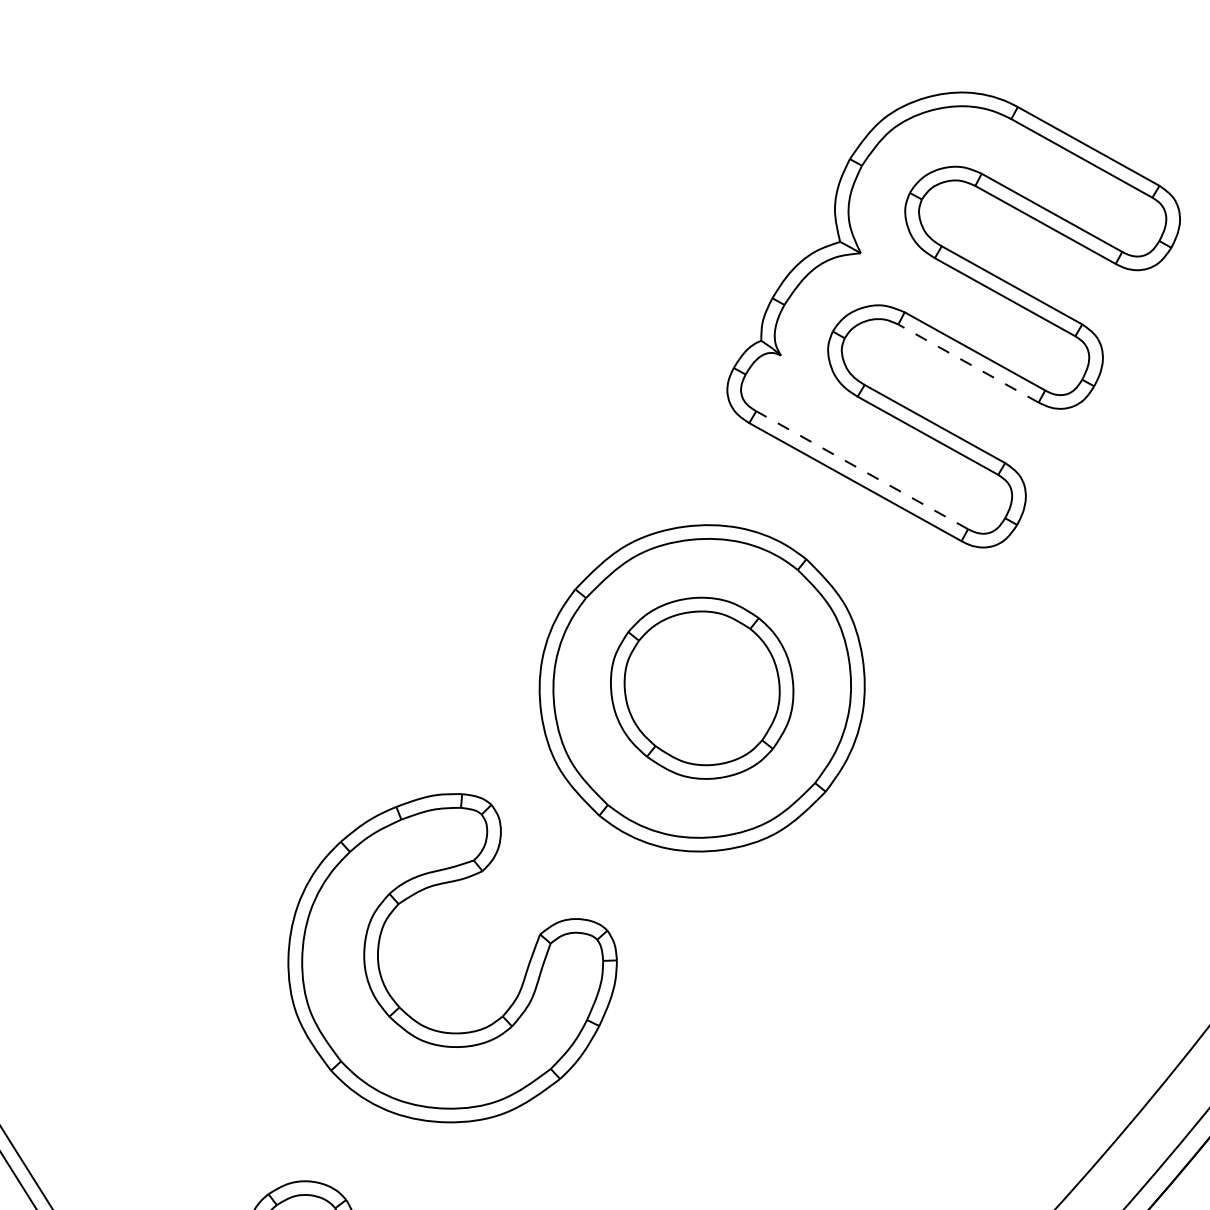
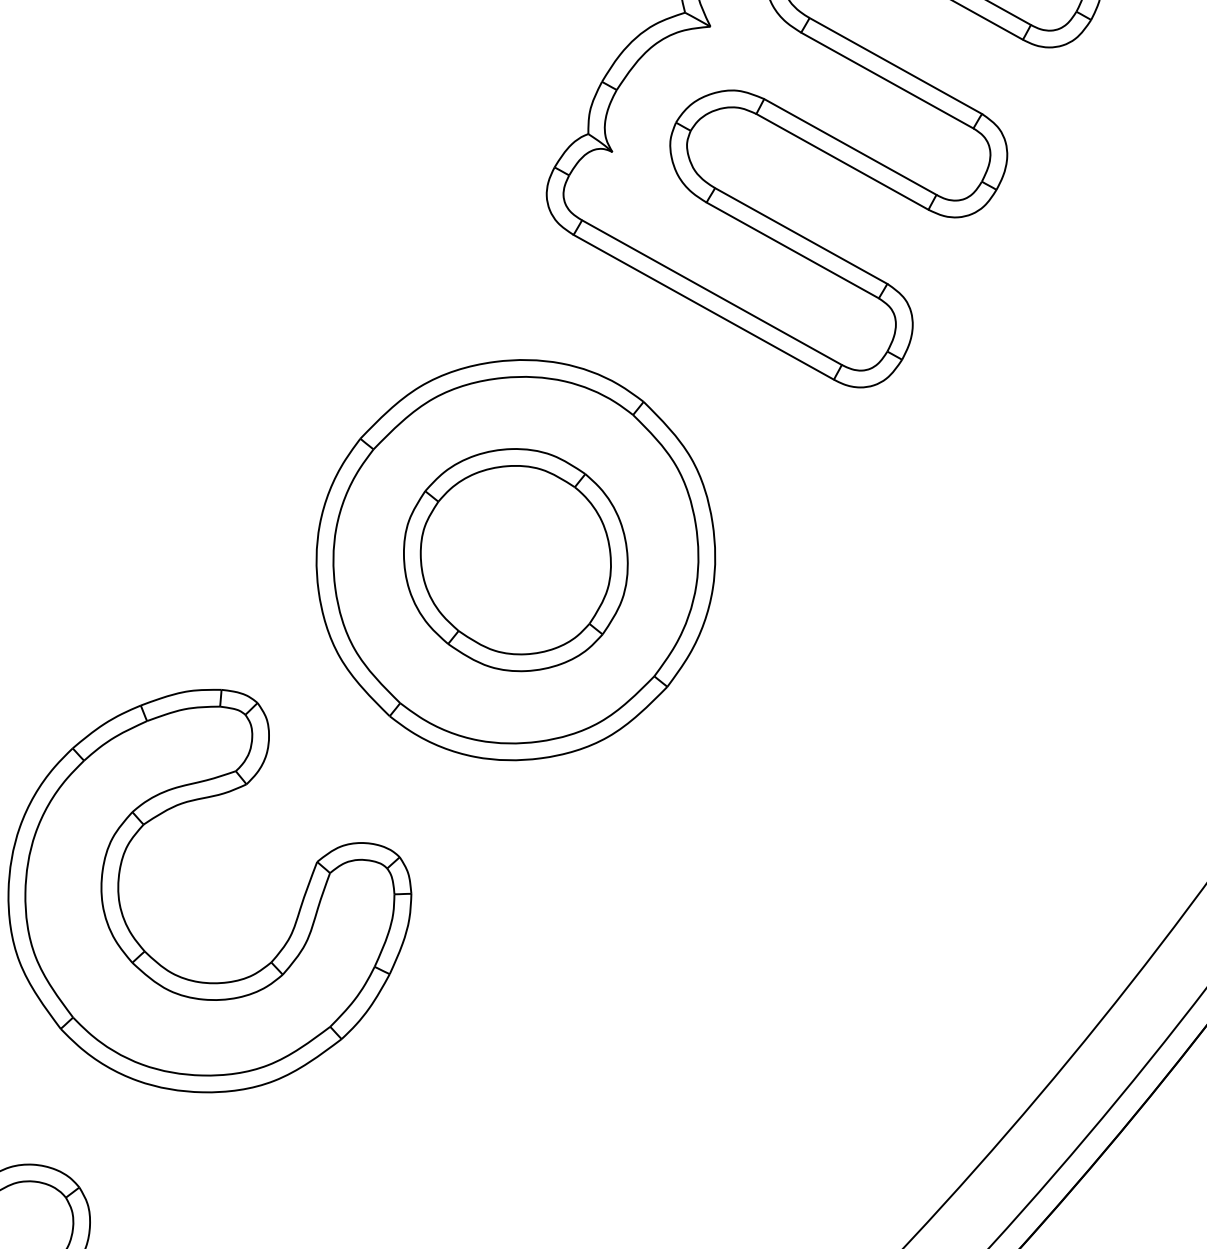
line: (968, 363) -> (842, 161), dashed -> solid
line: (861, 469) -> (711, 291), dashed -> solid

